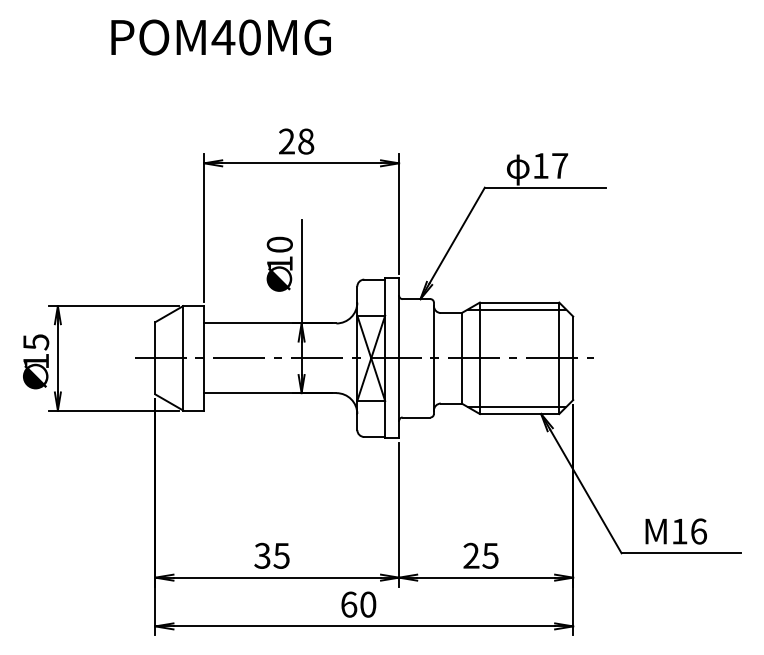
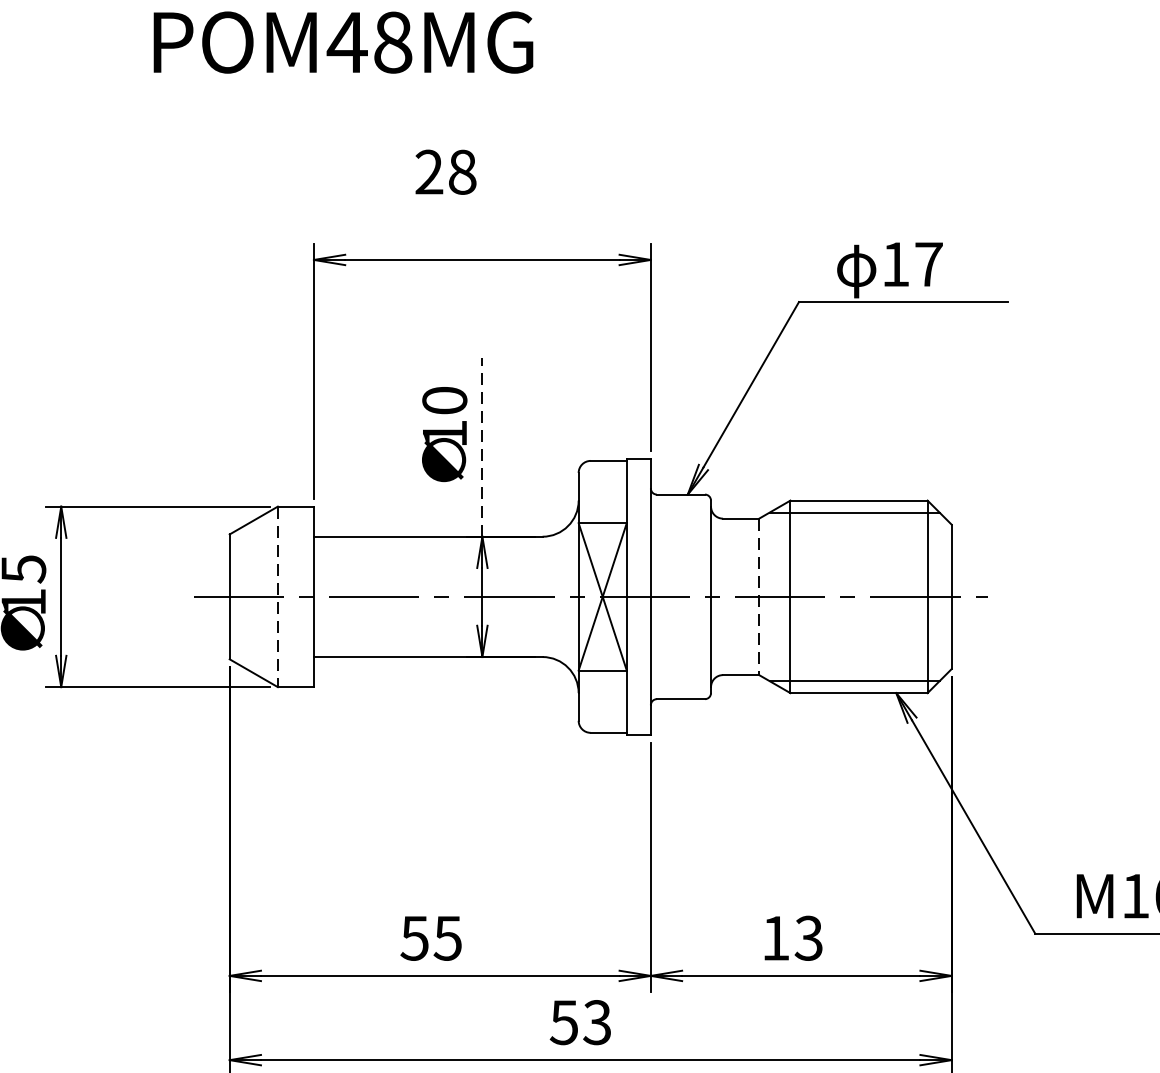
text: (249, 37) -> (392, 42), POM40MG -> POM48MG
text: (296, 141) -> (445, 172), moved
line: (301, 271) -> (482, 446), solid -> dashed
line: (183, 358) -> (278, 597), solid -> dashed
line: (461, 358) -> (758, 597), solid -> dashed
text: (262, 555) -> (414, 937), 35 -> 55
text: (480, 555) -> (791, 937), 25 -> 13
text: (358, 604) -> (580, 1022), 60 -> 53

